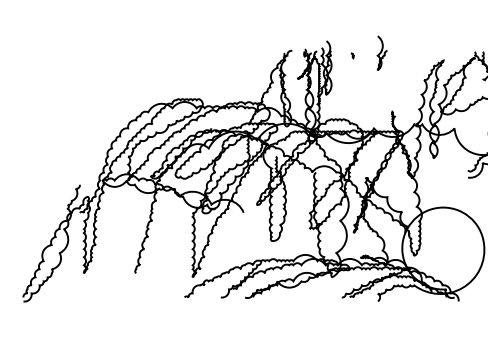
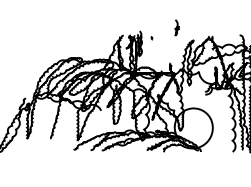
curve: (380, 52) -> (176, 27), moved

